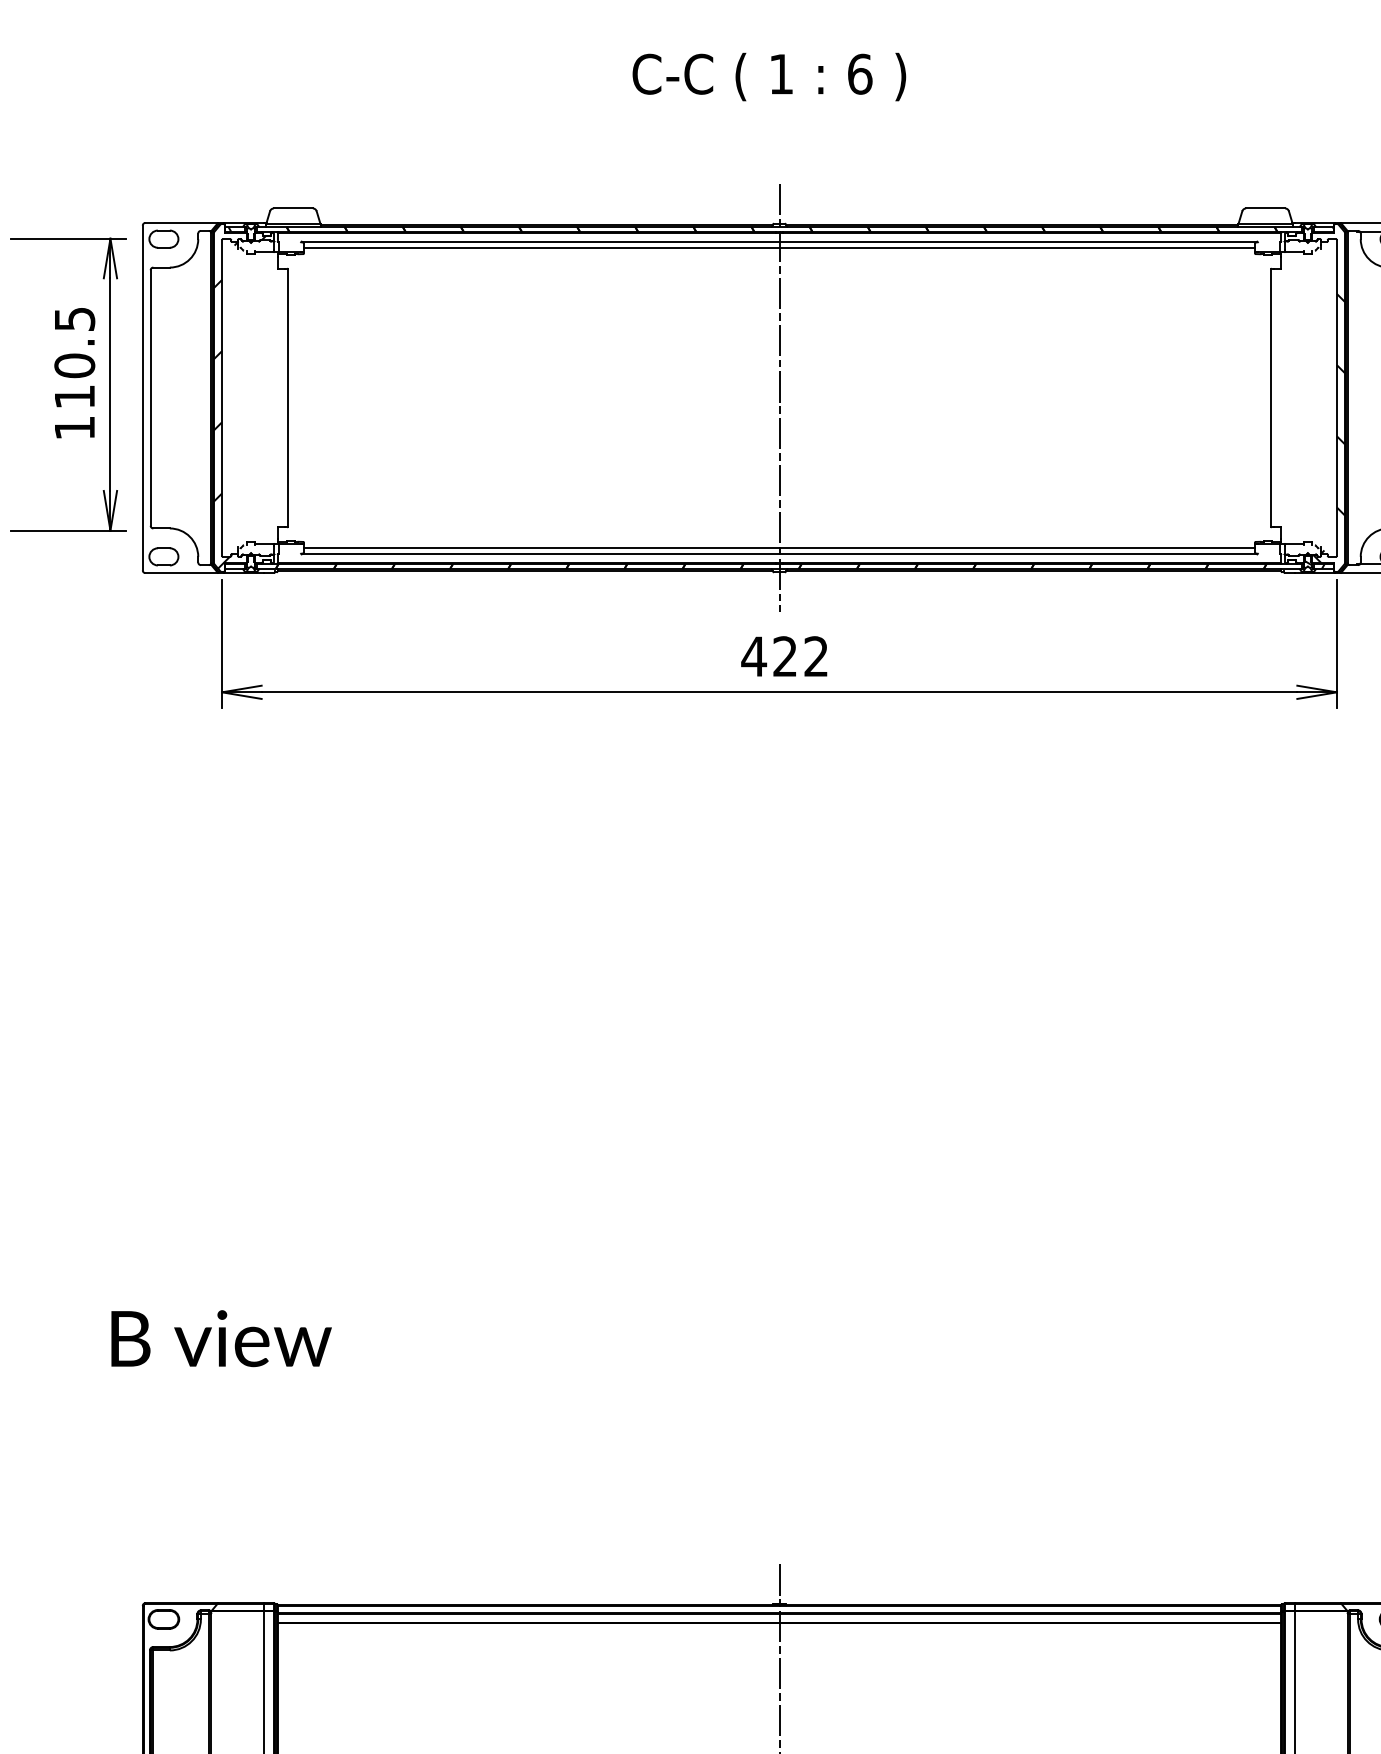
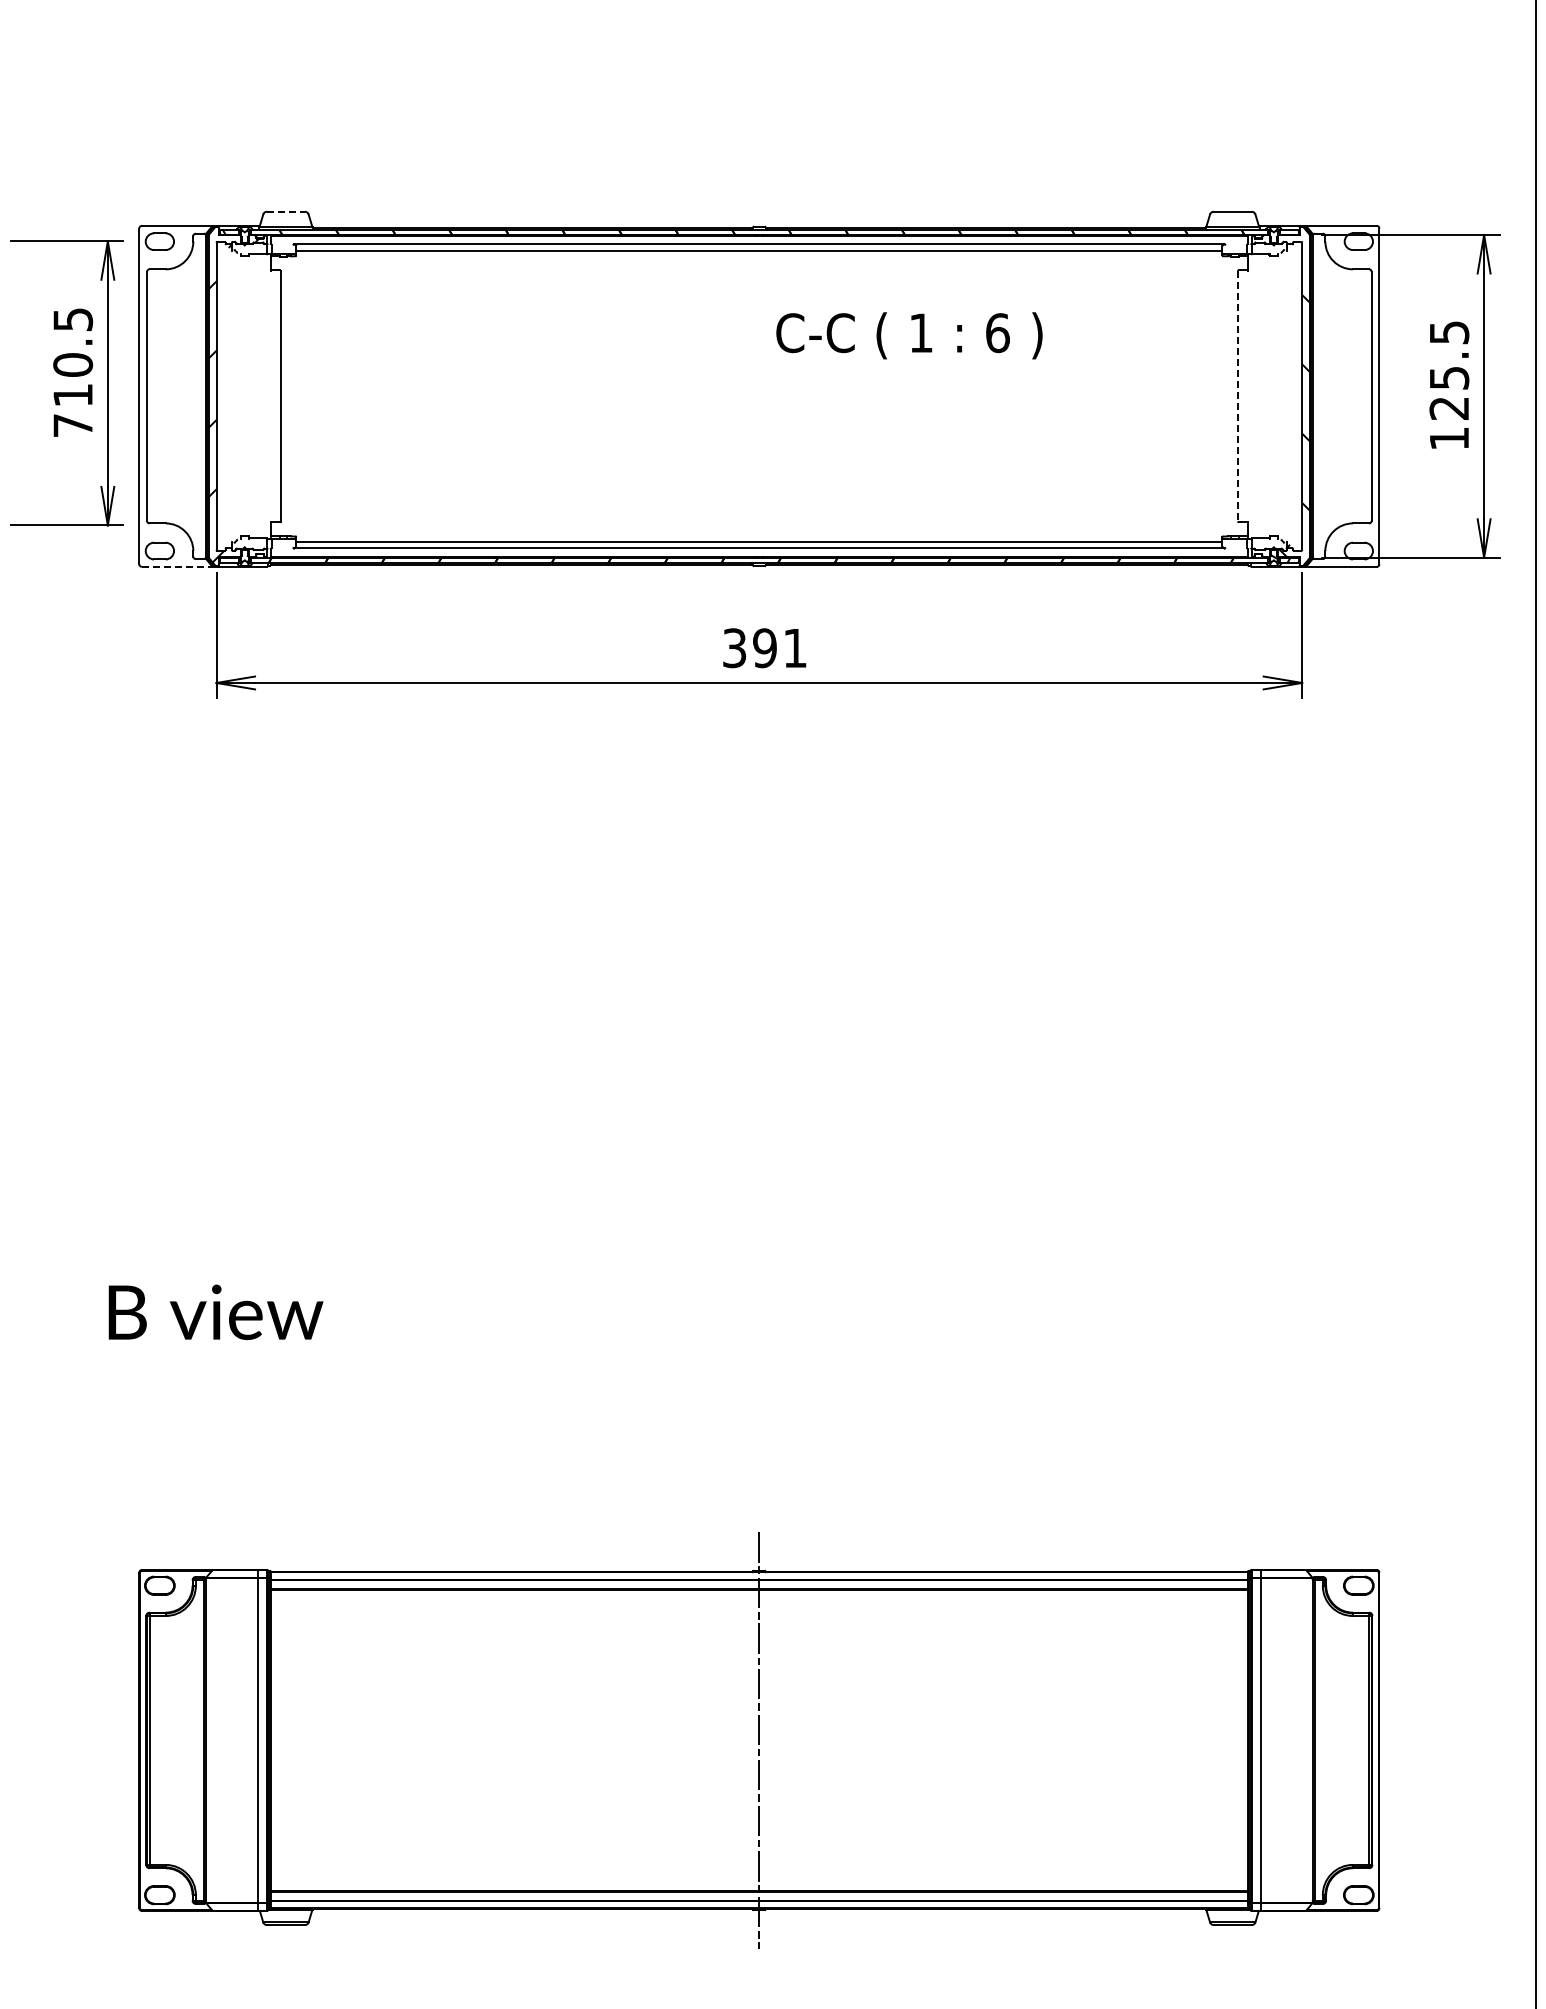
text: (769, 76) -> (909, 335), moved
line: (292, 208) -> (285, 211), solid -> dashed
line: (779, 398) -> (759, 396), removed
line: (1270, 398) -> (1237, 396), solid -> dashed
text: (74, 427) -> (72, 425), 110.5 -> 710.5
line: (181, 572) -> (177, 566), solid -> dashed
text: (784, 656) -> (764, 648), 422 -> 391

